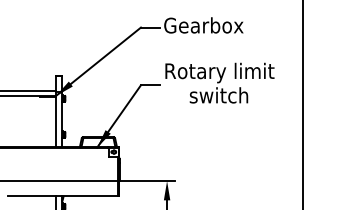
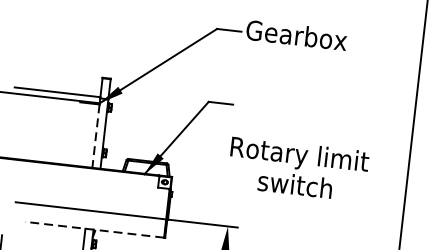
text: (219, 82) -> (297, 168), moved
line: (55, 122) -> (95, 136), solid -> dashed
line: (62, 195) -> (93, 229), solid -> dashed

